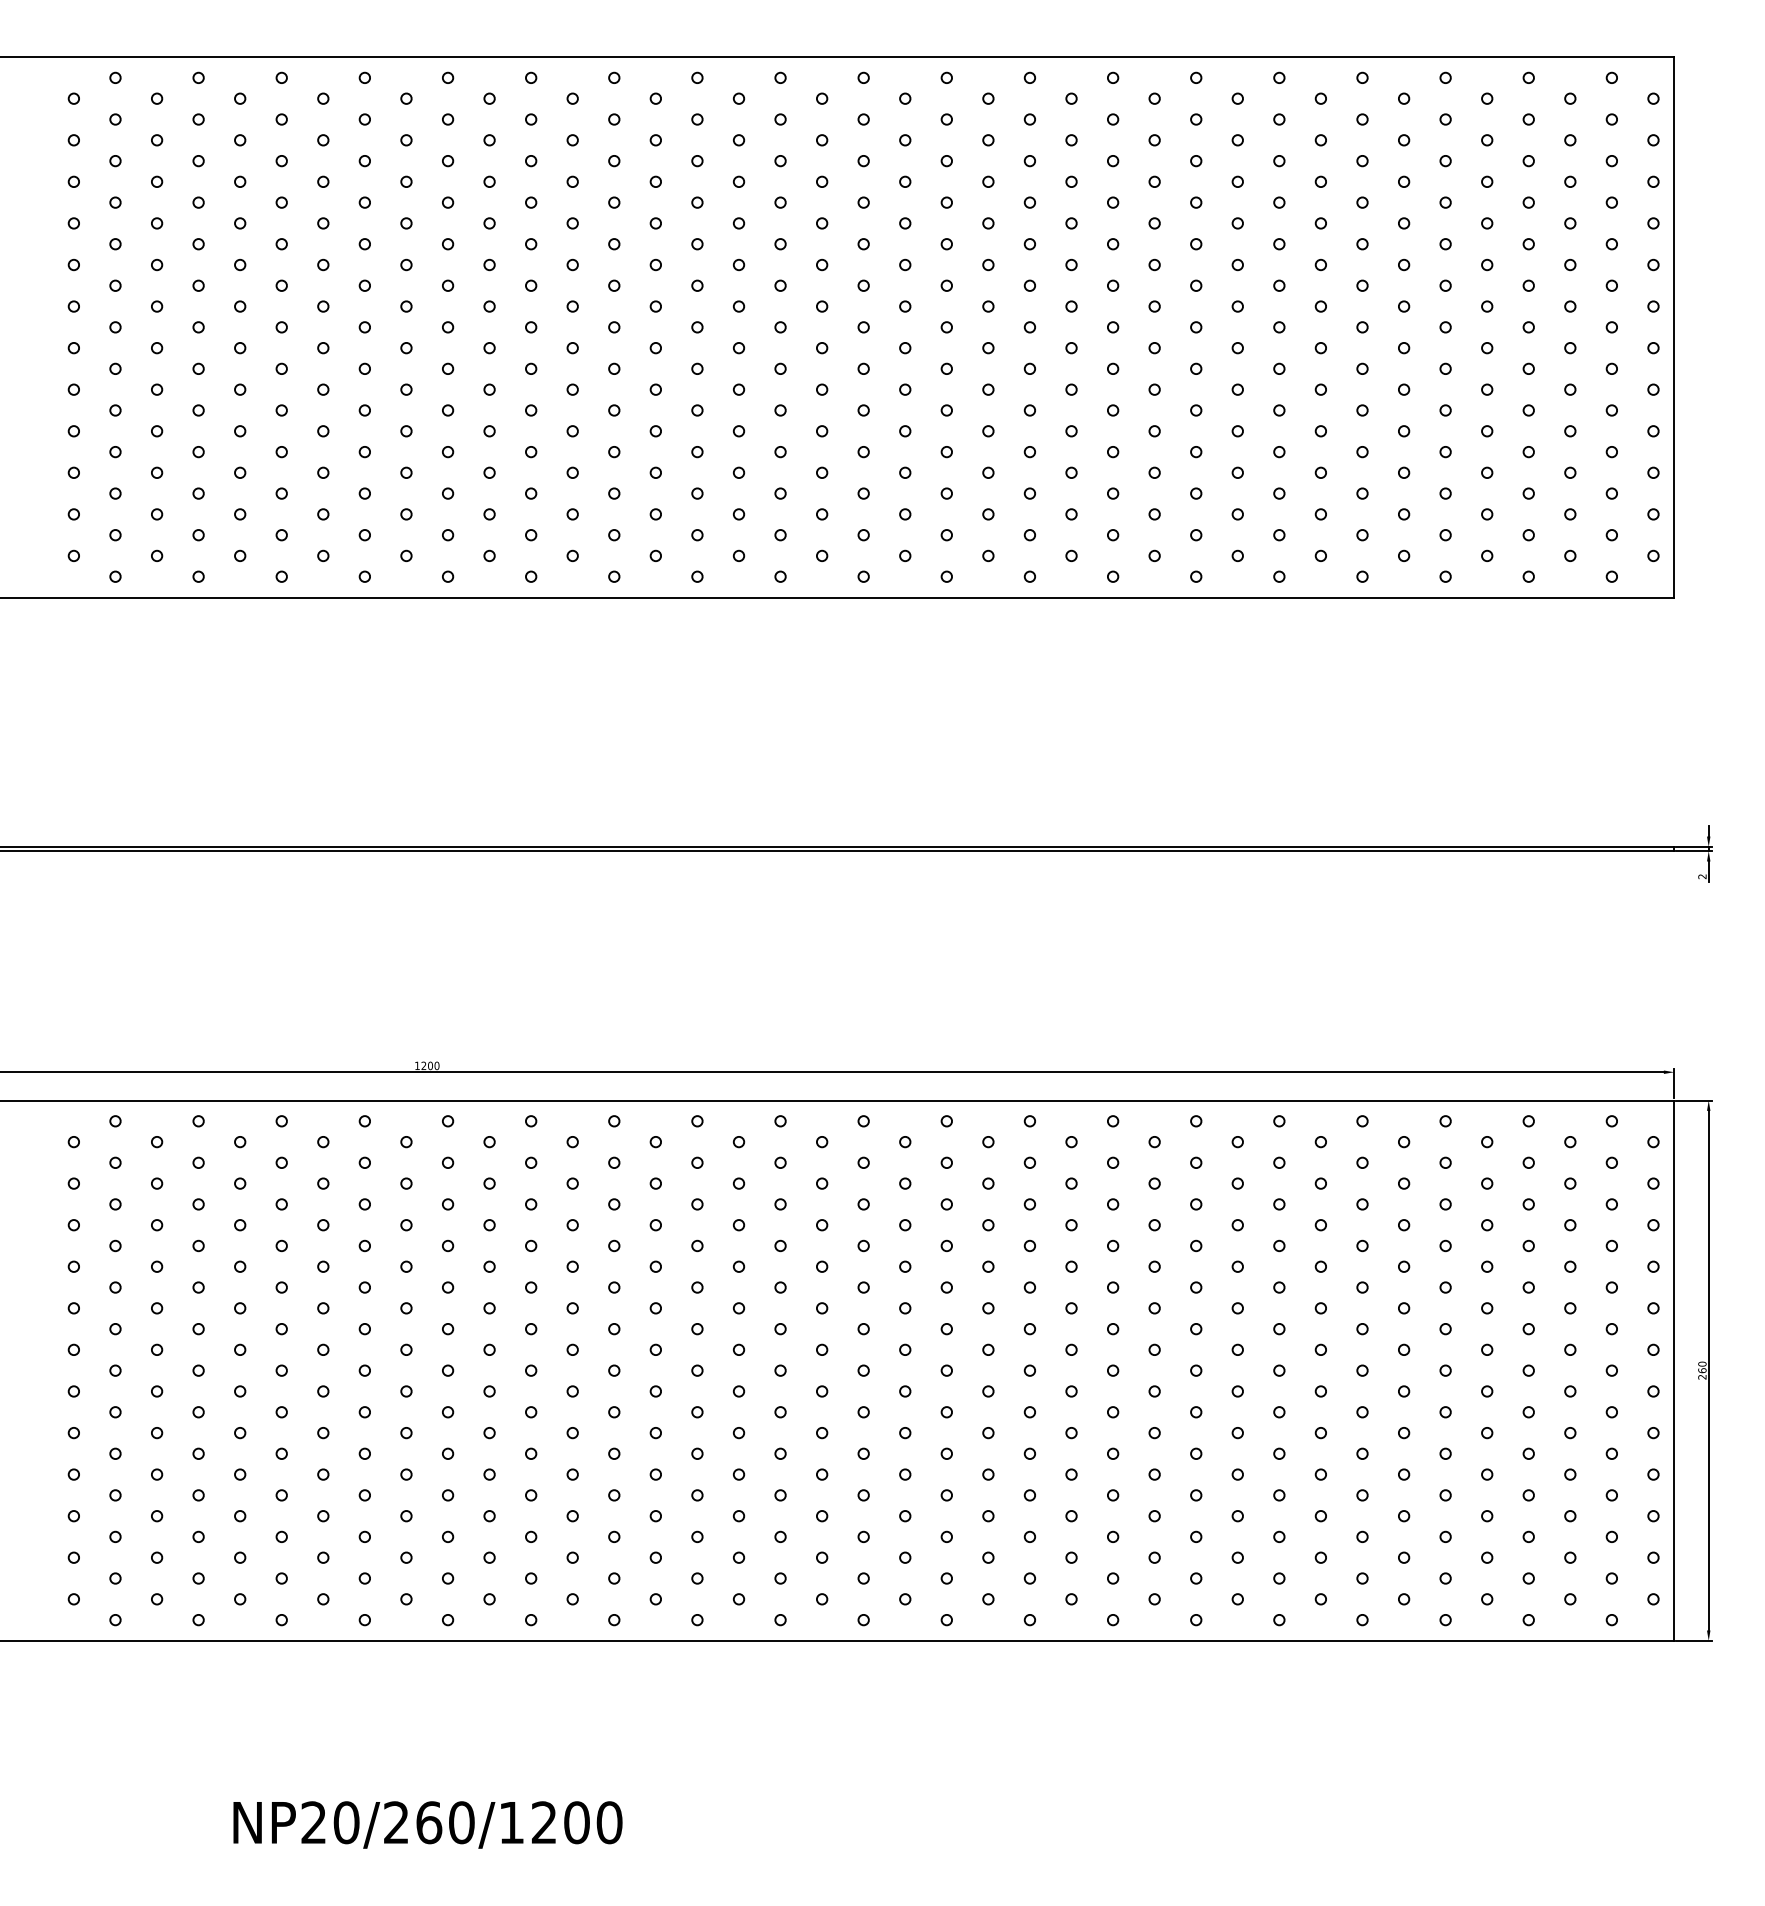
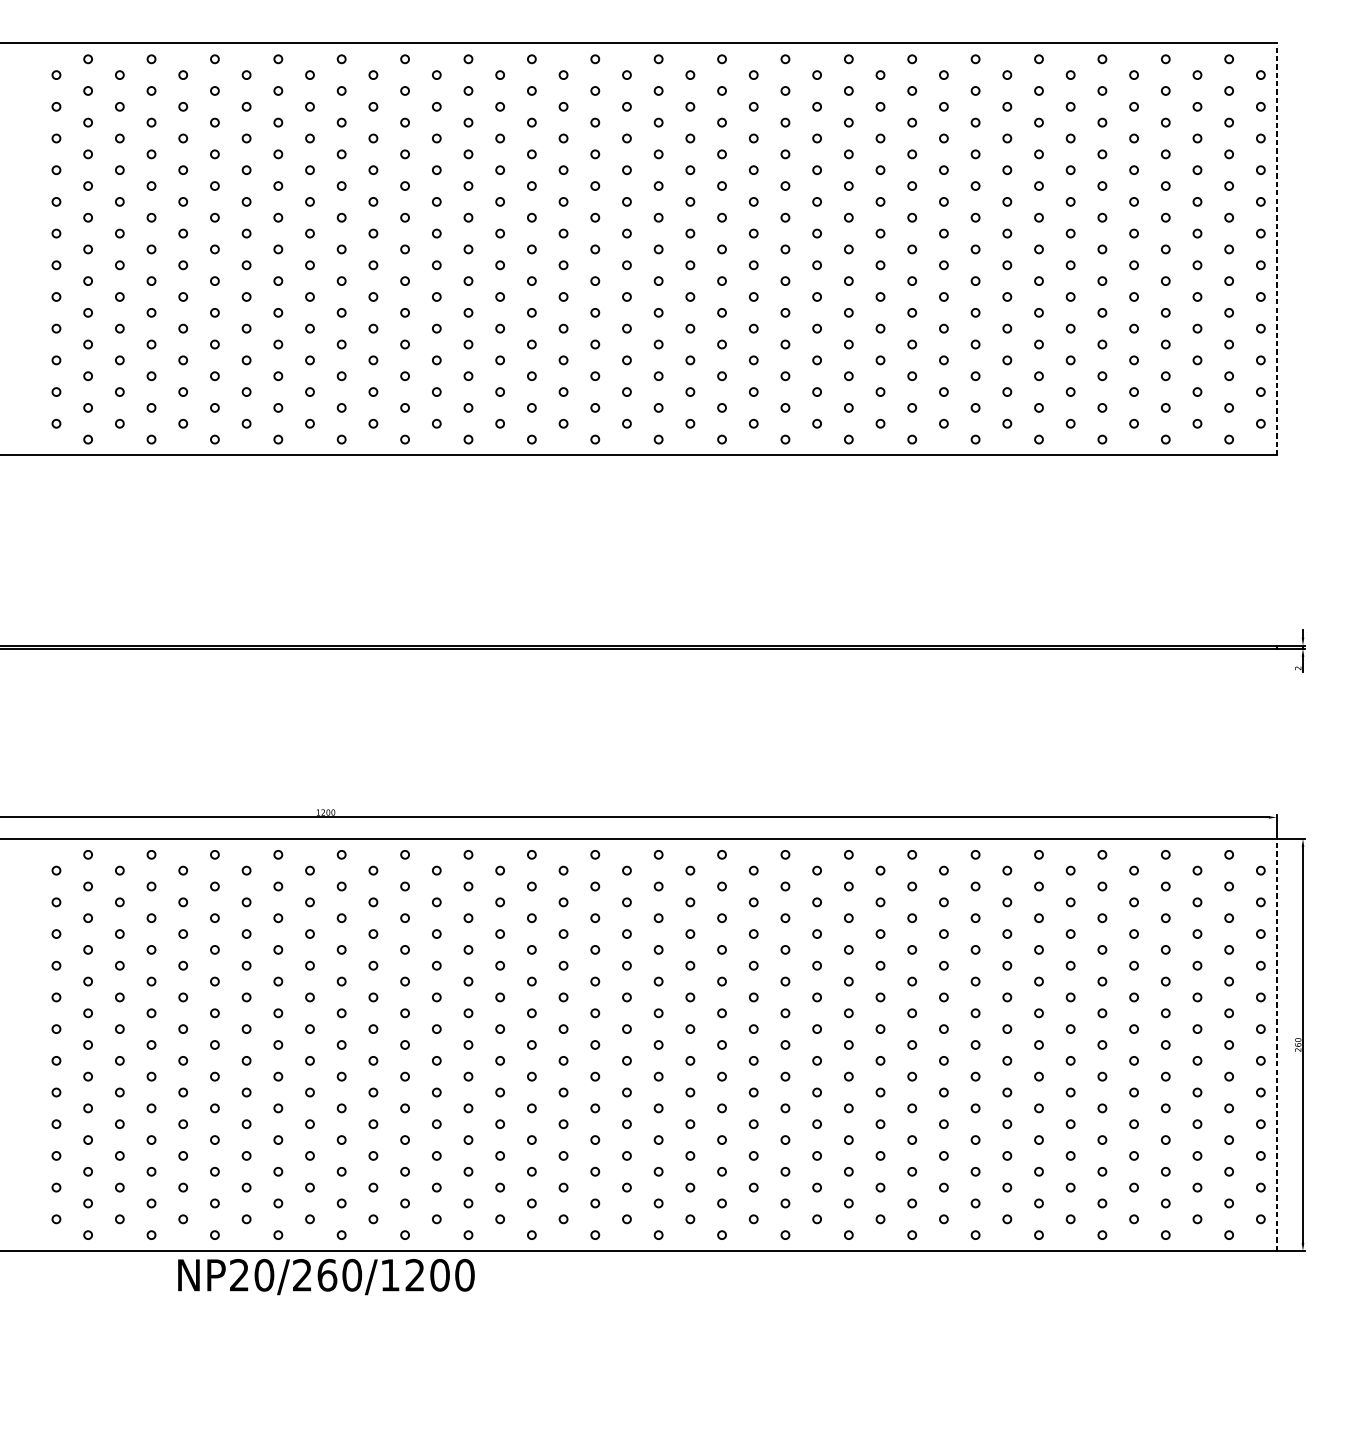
line: (1674, 326) -> (1276, 248), solid -> dashed
line: (1674, 1370) -> (1276, 1044), solid -> dashed
text: (427, 1824) -> (326, 1276), moved

